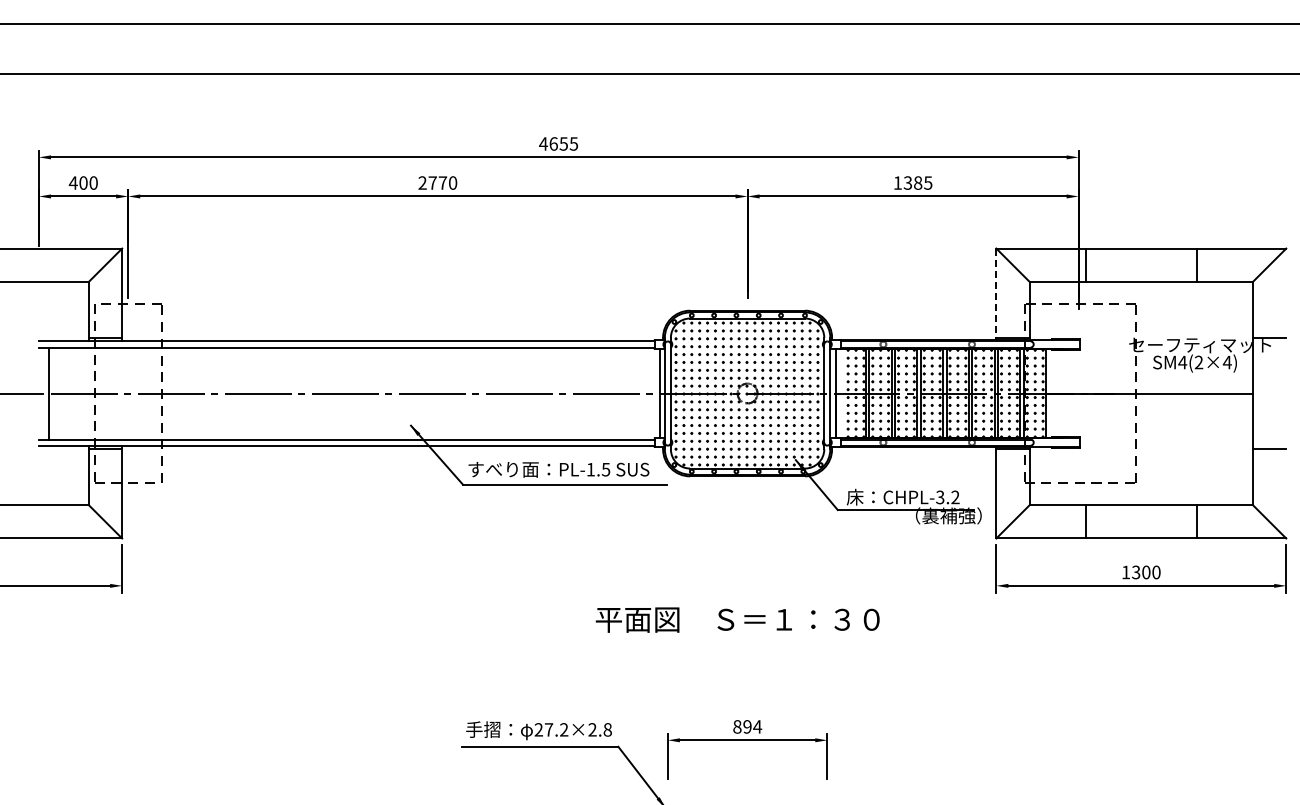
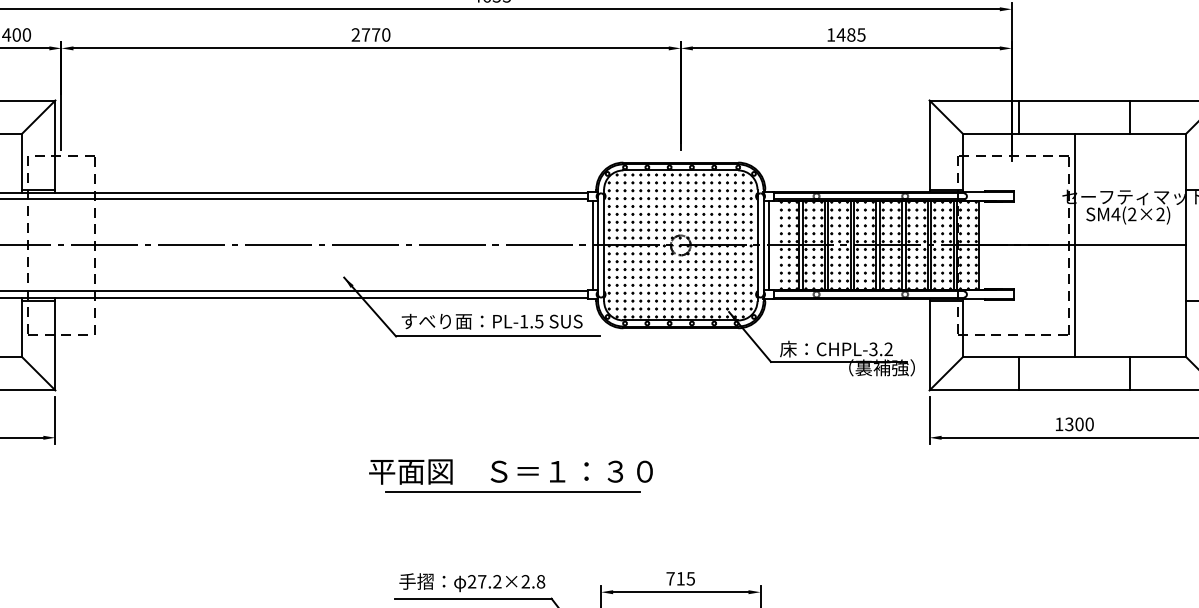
text: (907, 182) -> (840, 34), 1385 -> 1485
line: (996, 294) -> (929, 146), dashed -> solid
text: (1226, 362) -> (1159, 214), SM4(2×4) -> SM4(2×2)
line: (1141, 393) -> (1074, 245), added
text: (737, 619) -> (510, 471), moved
line: (579, 640) -> (512, 492), added
text: (747, 726) -> (680, 578), 894 -> 715

